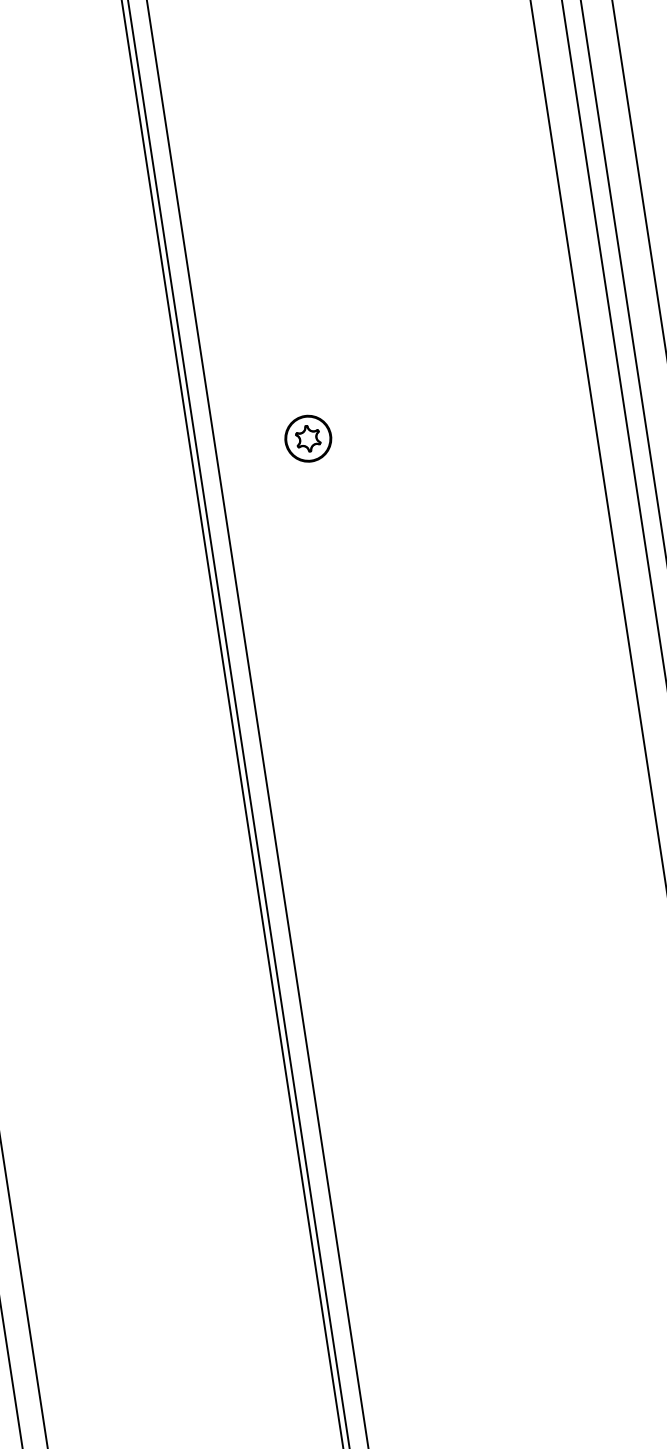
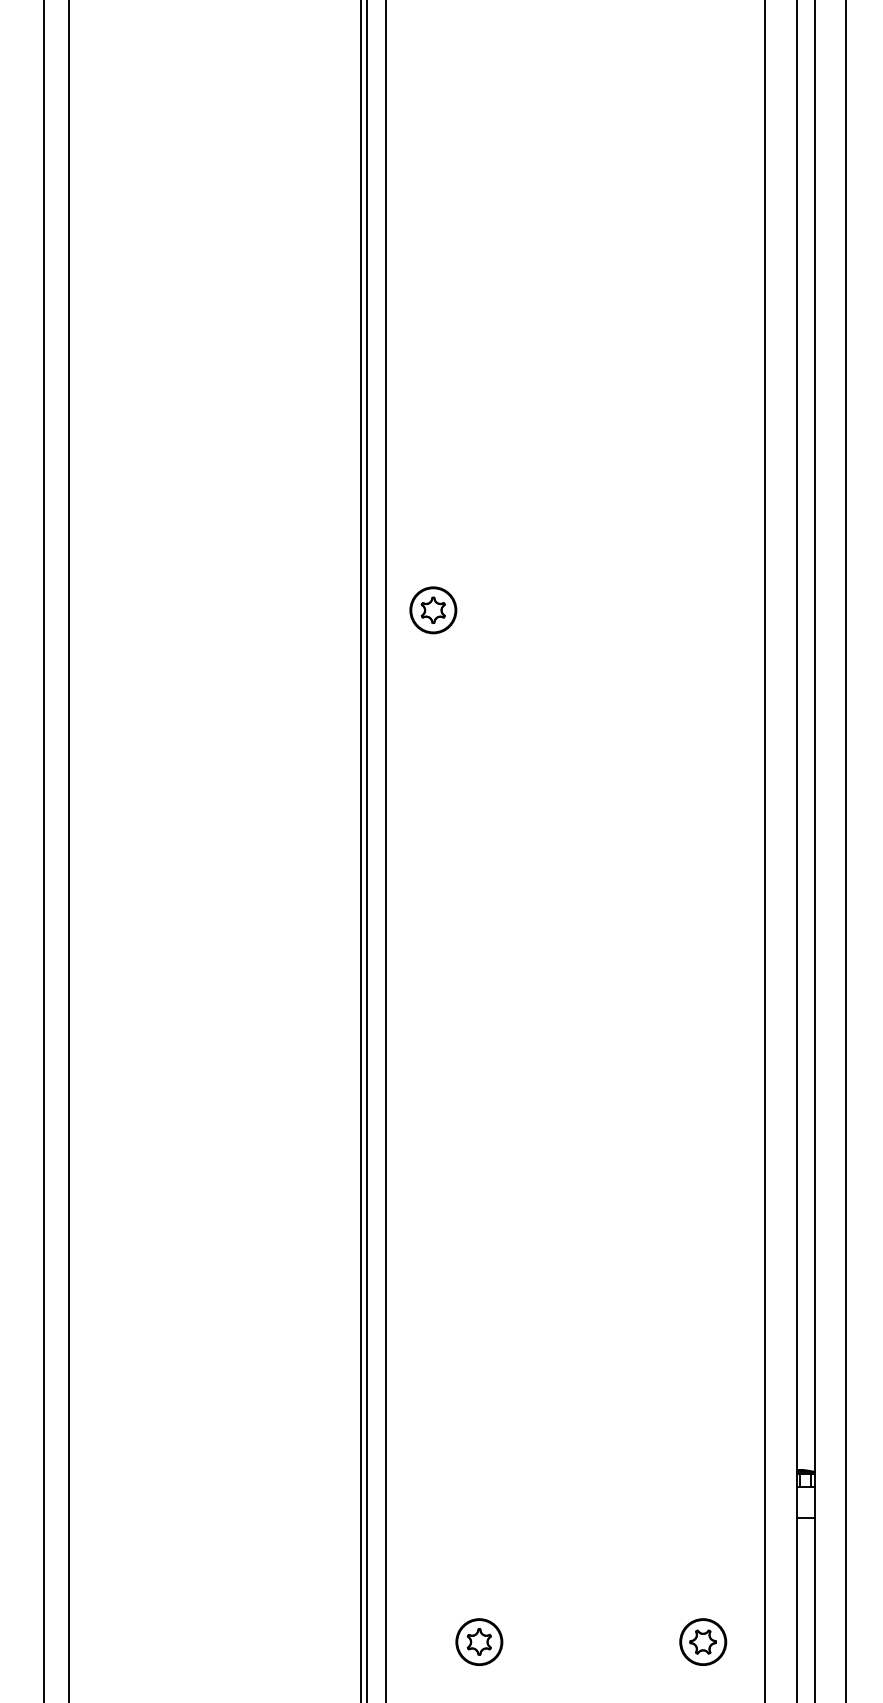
part: (308, 438) -> (433, 610), moved

